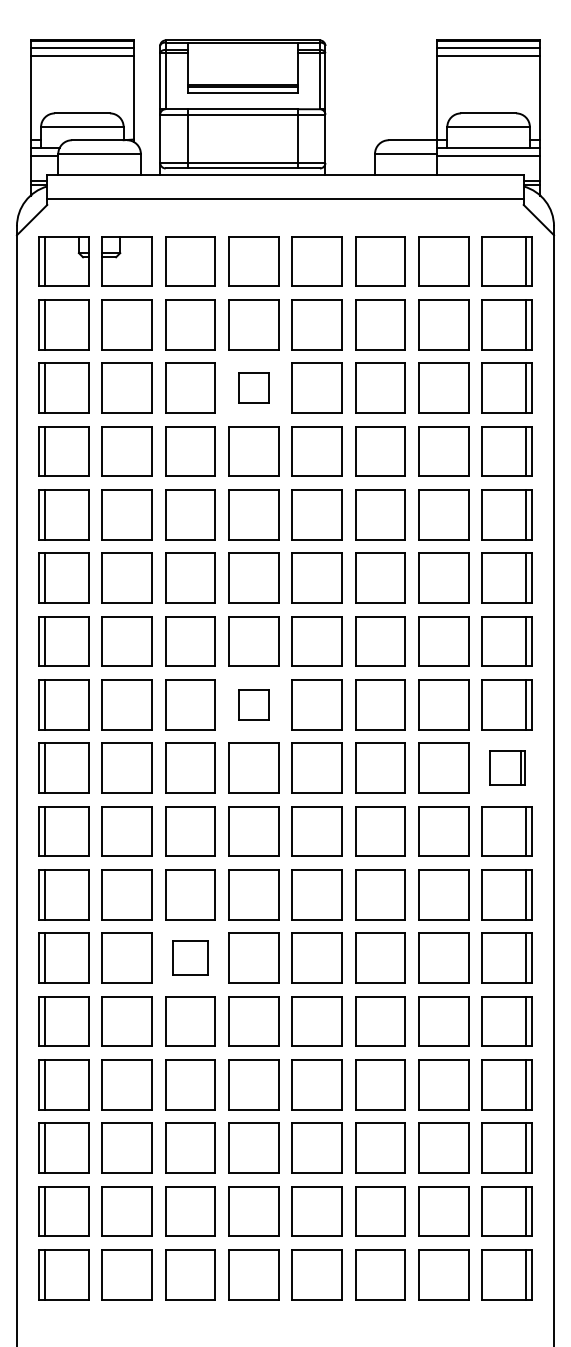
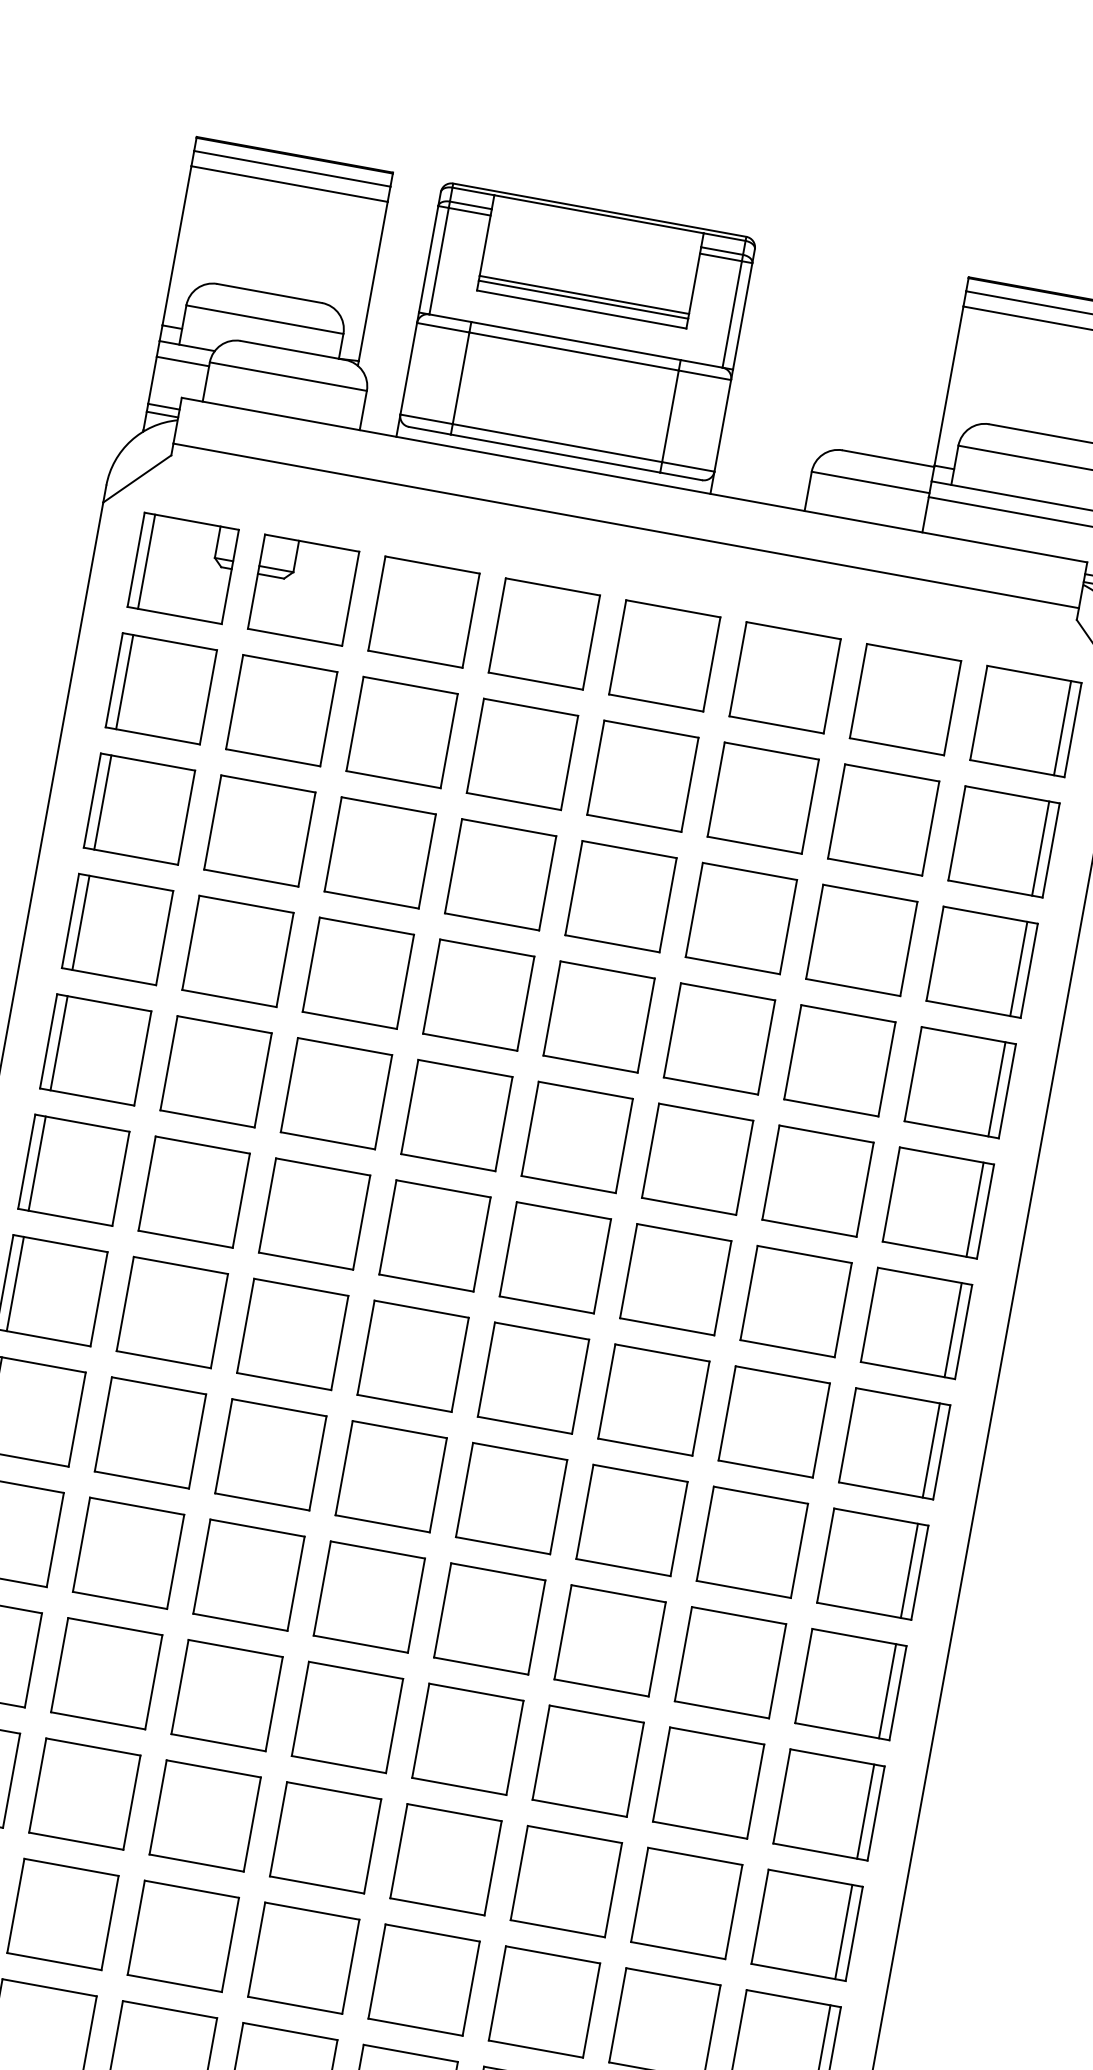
part: (253, 387) -> (500, 873), size x1.67
part: (253, 704) -> (390, 1475), size x1.67
part: (506, 767) -> (849, 1683), size x1.43
part: (190, 957) -> (183, 1935), size x1.43

